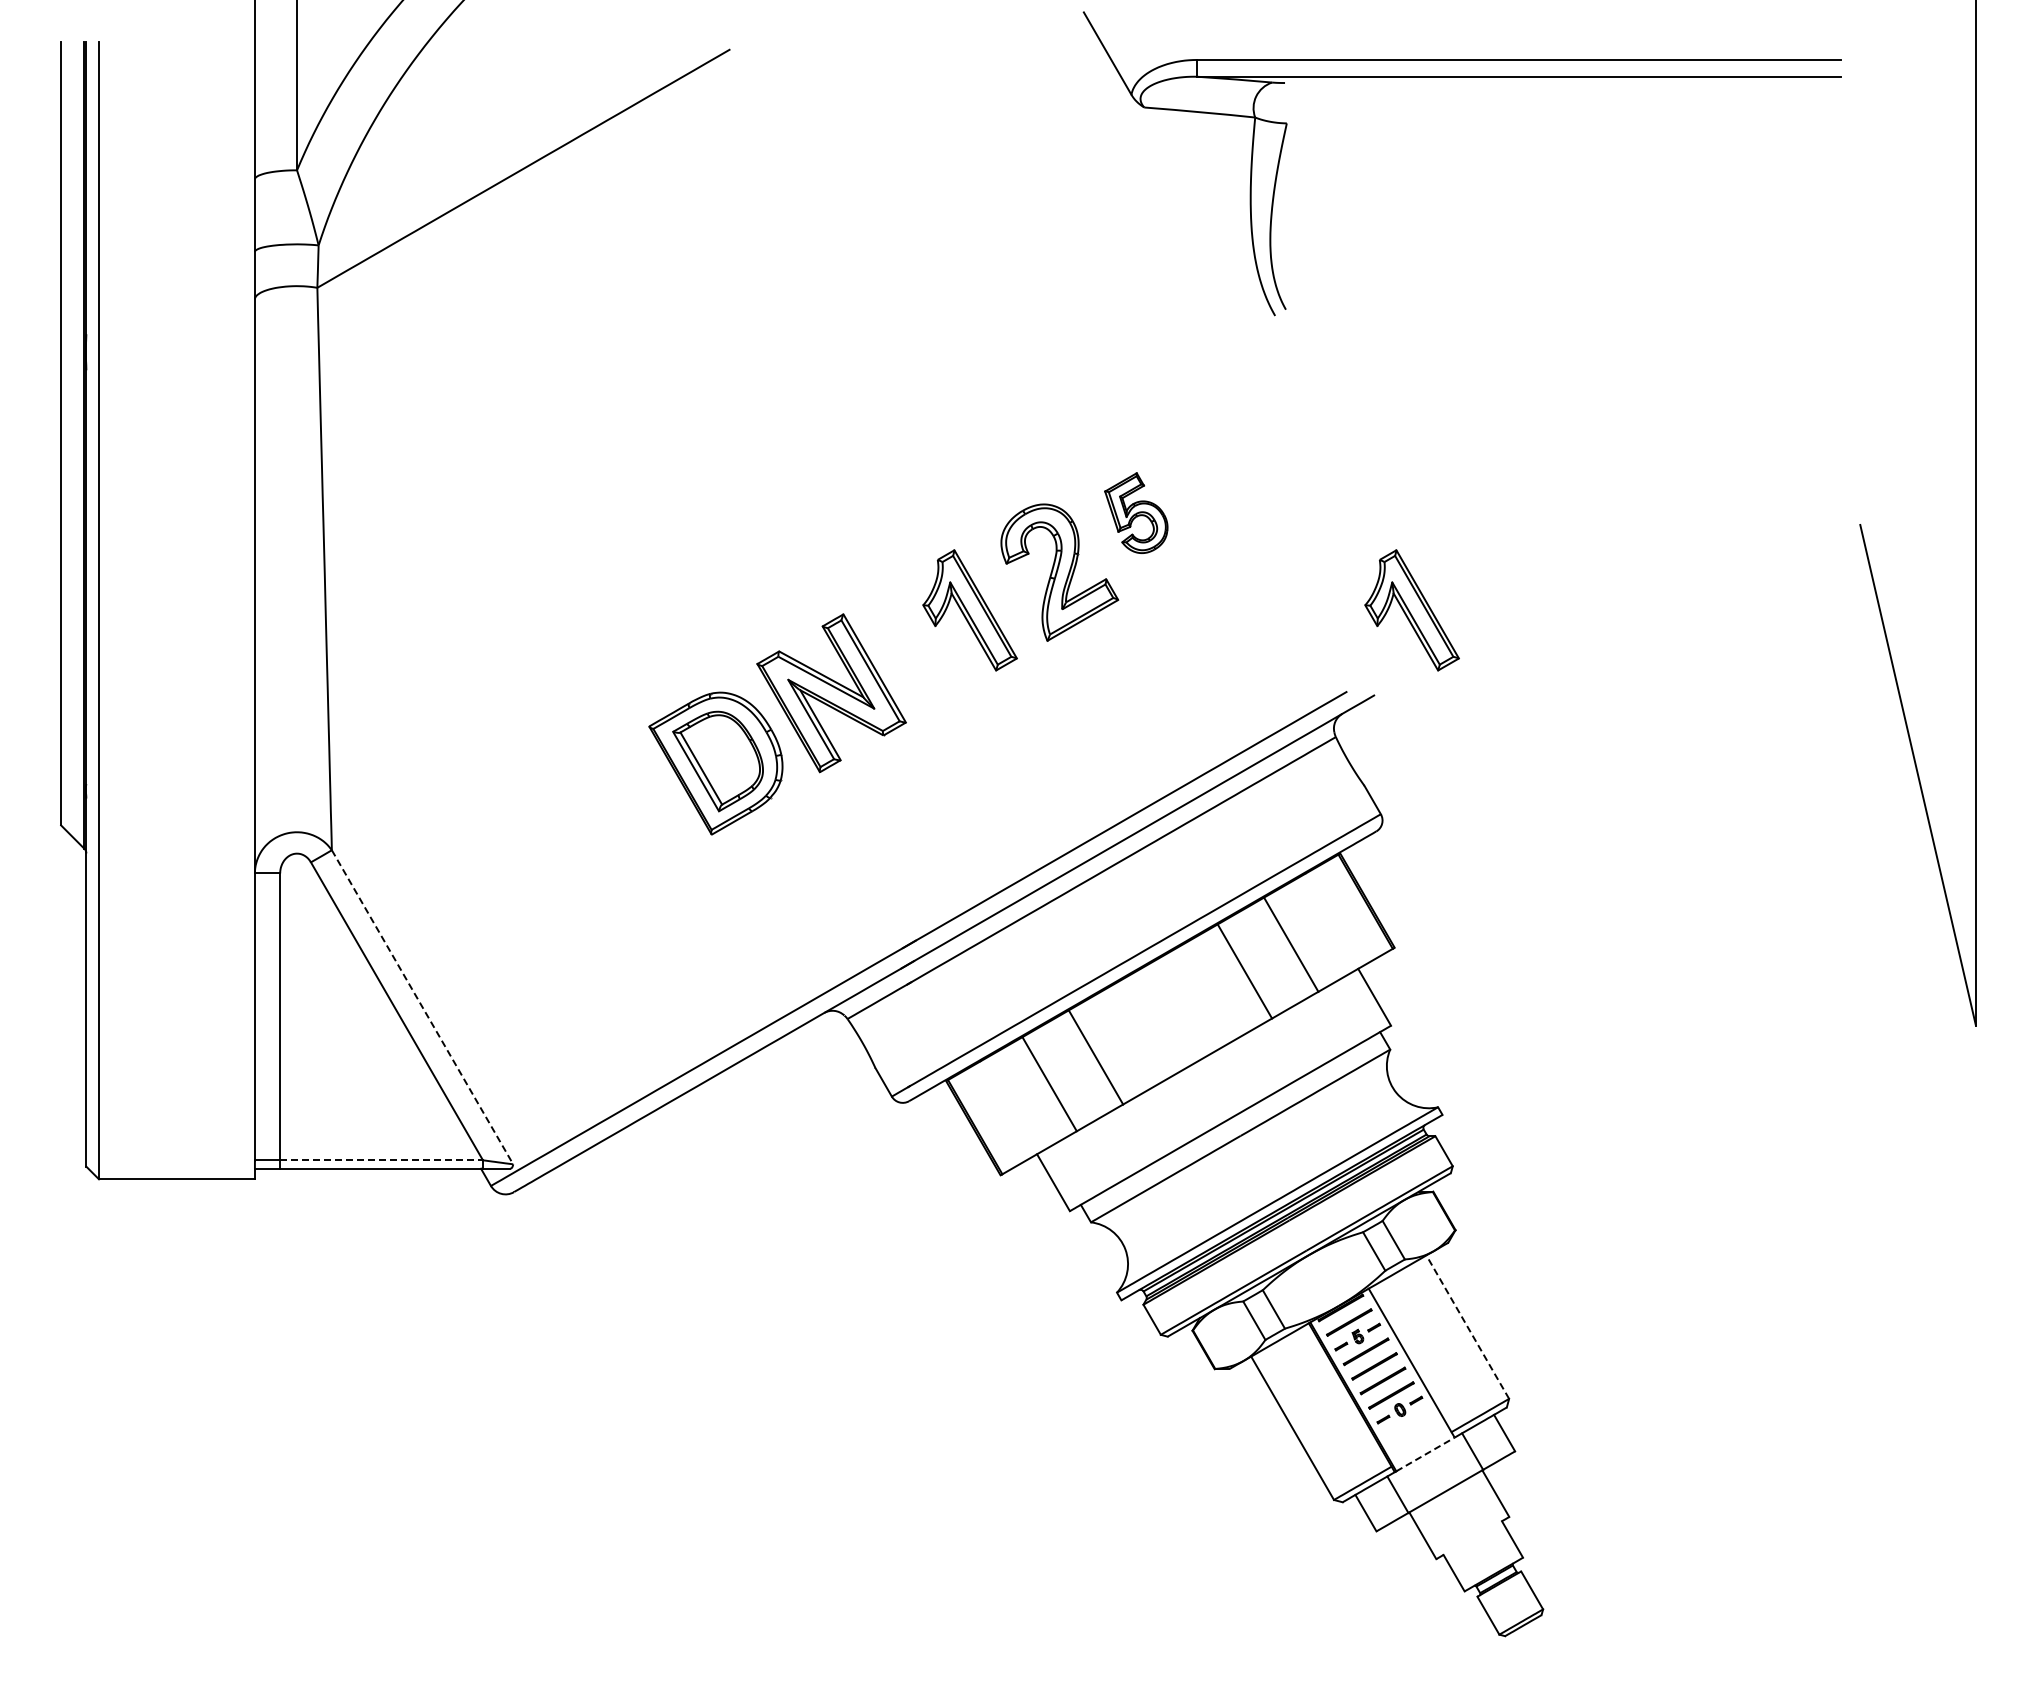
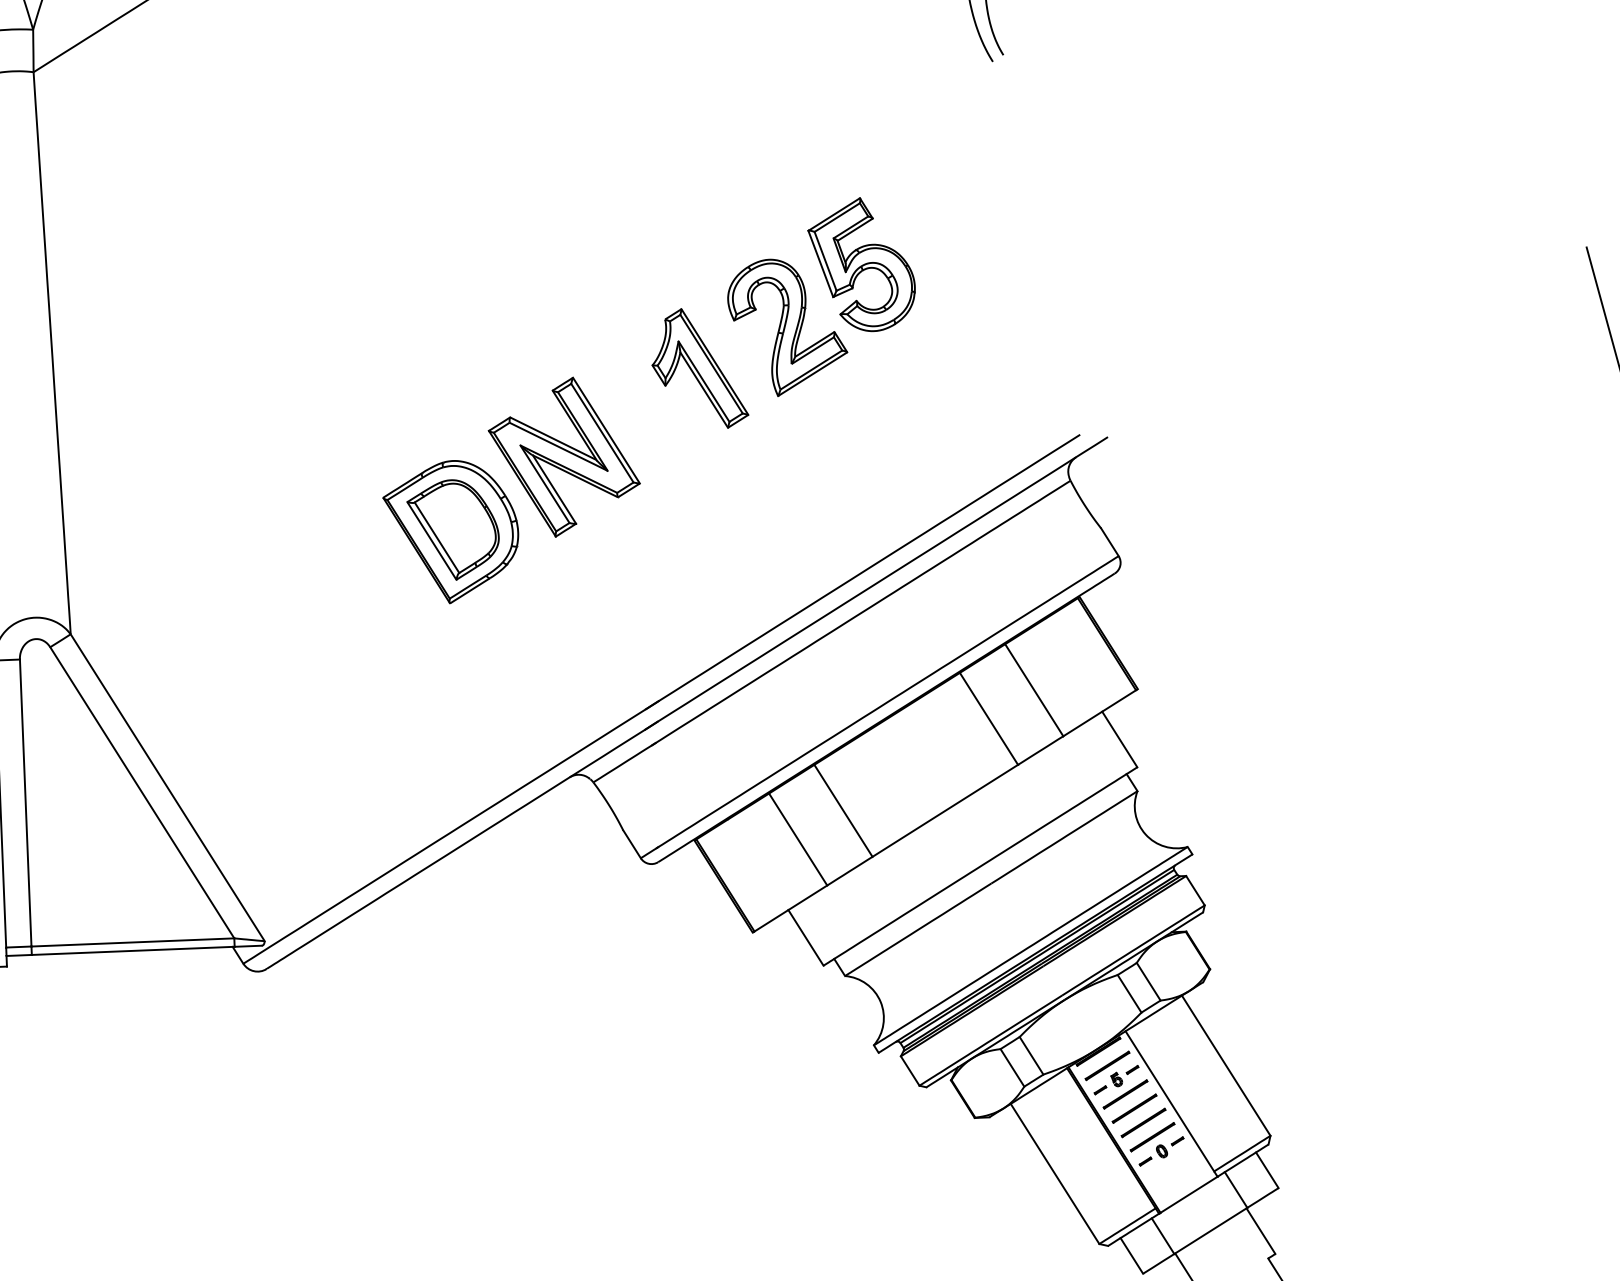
part: (1136, 512) -> (862, 264), size x1.67
part: (1411, 610) -> (1141, 351), removed
line: (422, 1007) -> (167, 787), dashed -> solid
line: (382, 1160) -> (133, 942), dashed -> solid
line: (1467, 1327) -> (1225, 1066), dashed -> solid
line: (1425, 1454) -> (1189, 1194), dashed -> solid

